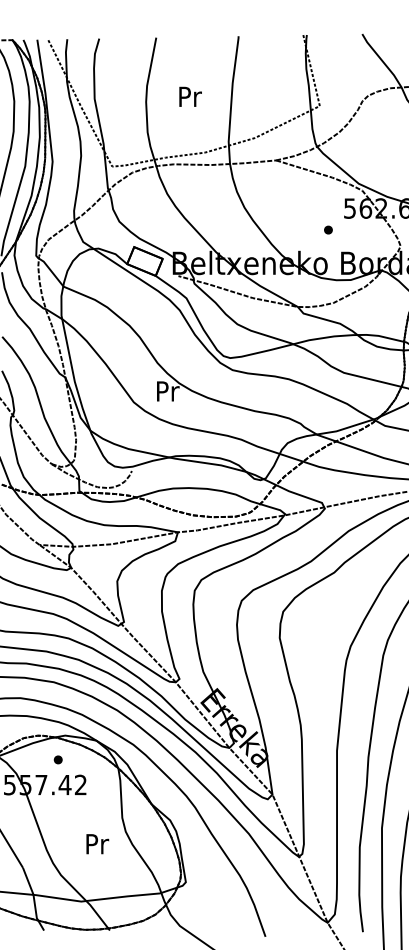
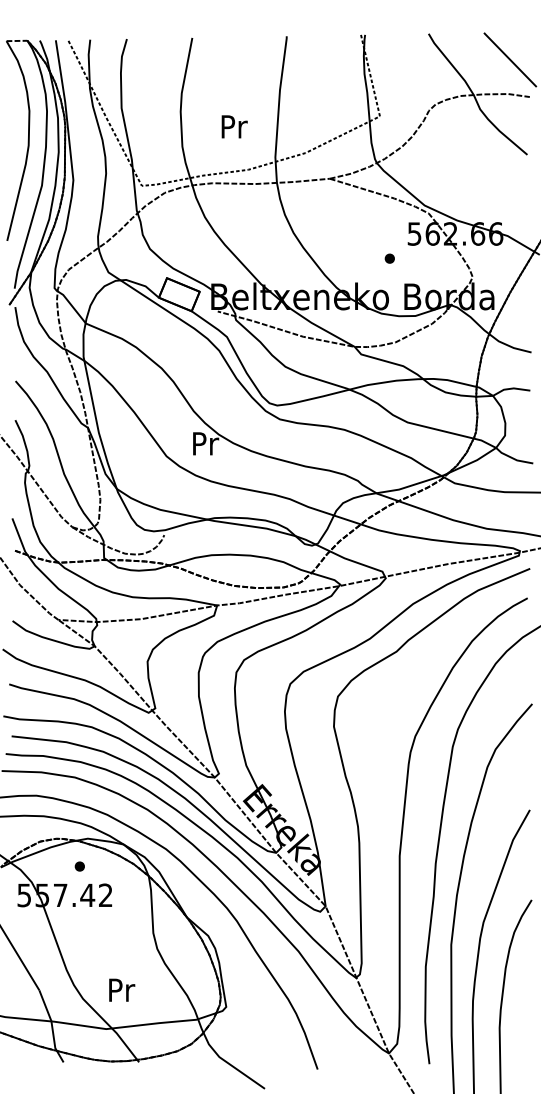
text: (190, 96) -> (234, 126), moved
text: (98, 843) -> (122, 989), moved

